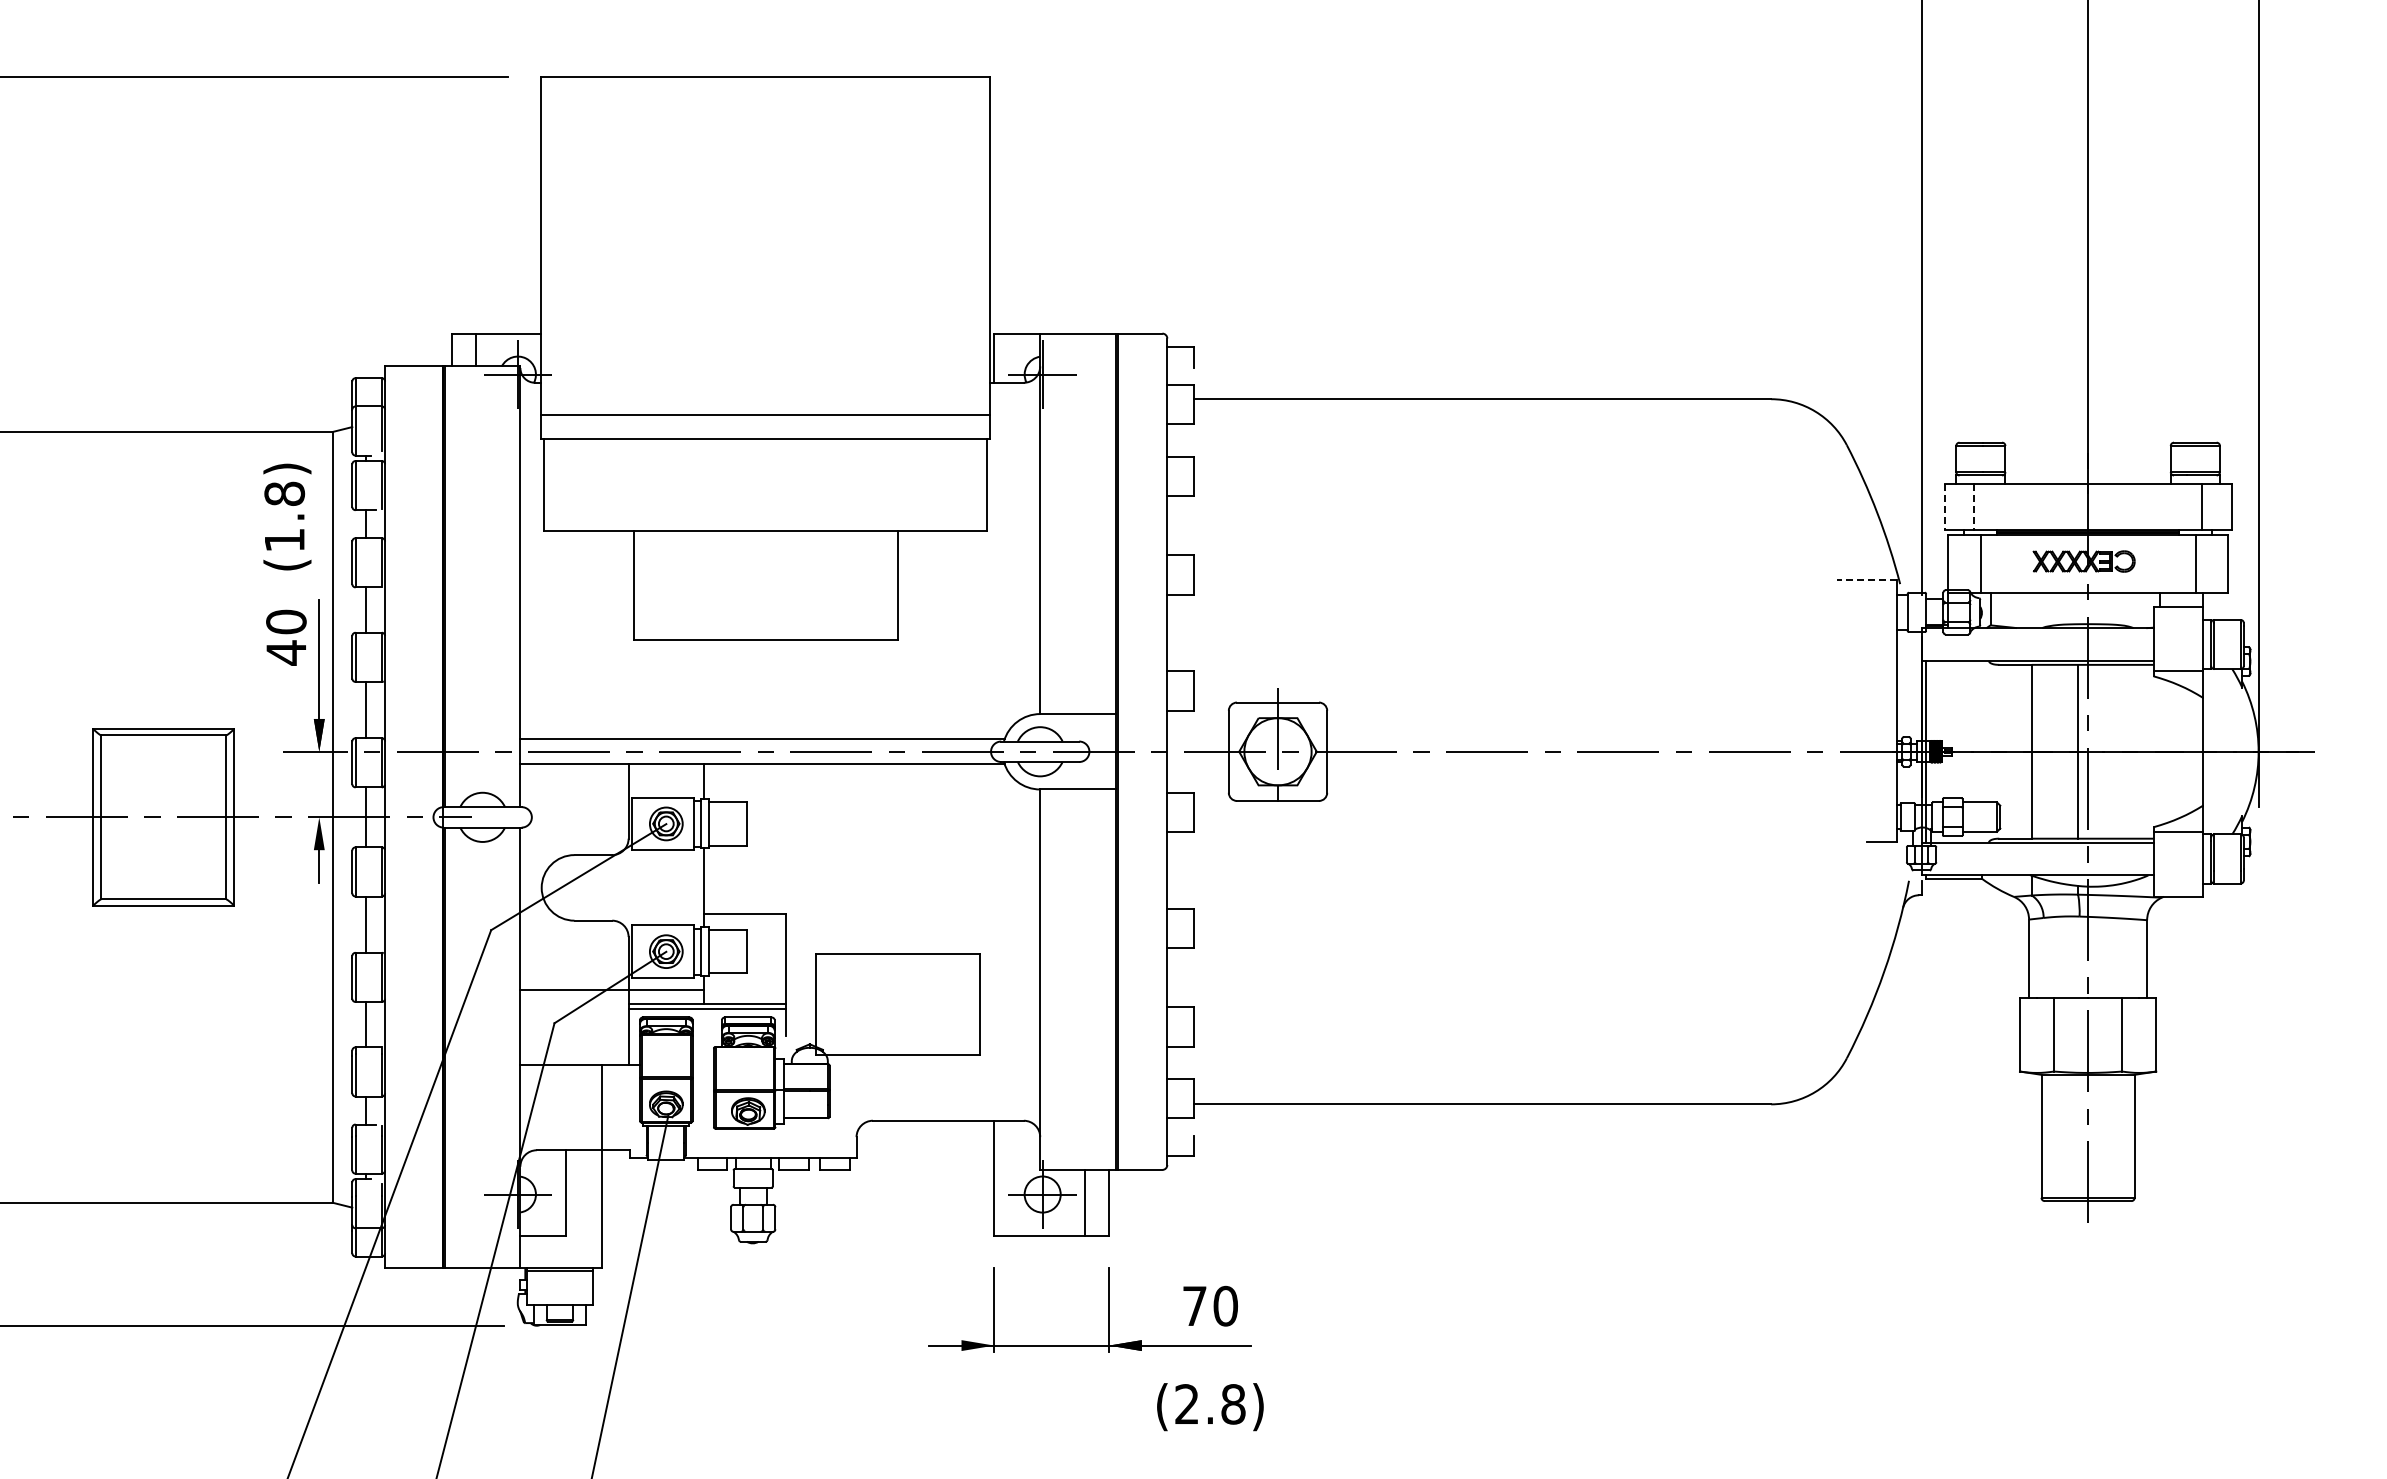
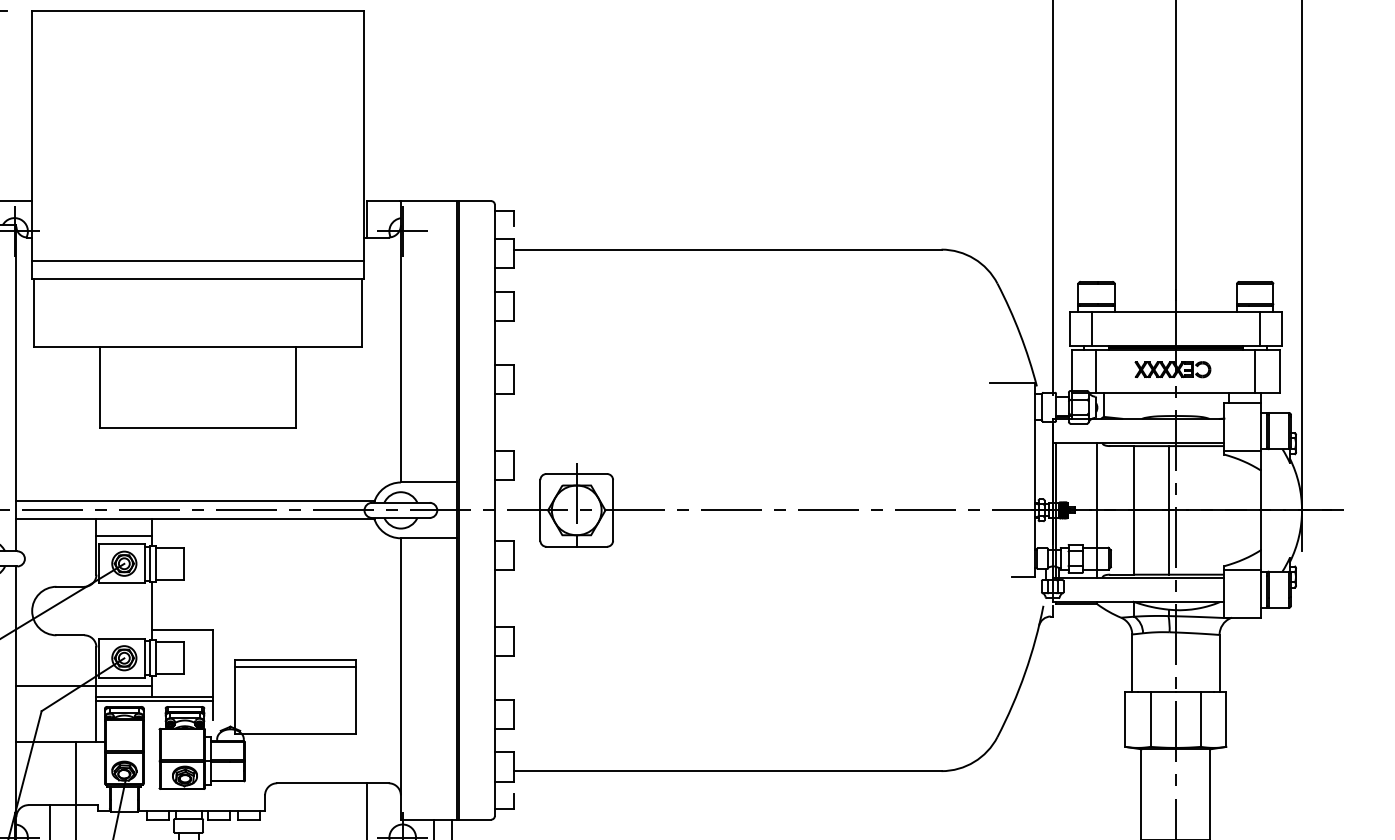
line: (1944, 506) -> (1069, 328), dashed -> solid
line: (1974, 506) -> (1091, 328), dashed -> solid
line: (1866, 579) -> (1012, 382), dashed -> solid
line: (1982, 751) -> (1097, 510), added
line: (666, 786) -> (124, 536), added
line: (897, 963) -> (295, 666), added

